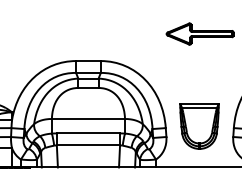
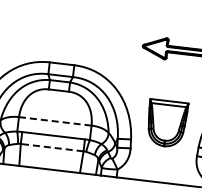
line: (88, 119) -> (55, 121), solid -> dashed
part: (199, 126) -> (166, 123), moved
line: (88, 145) -> (52, 147), solid -> dashed

